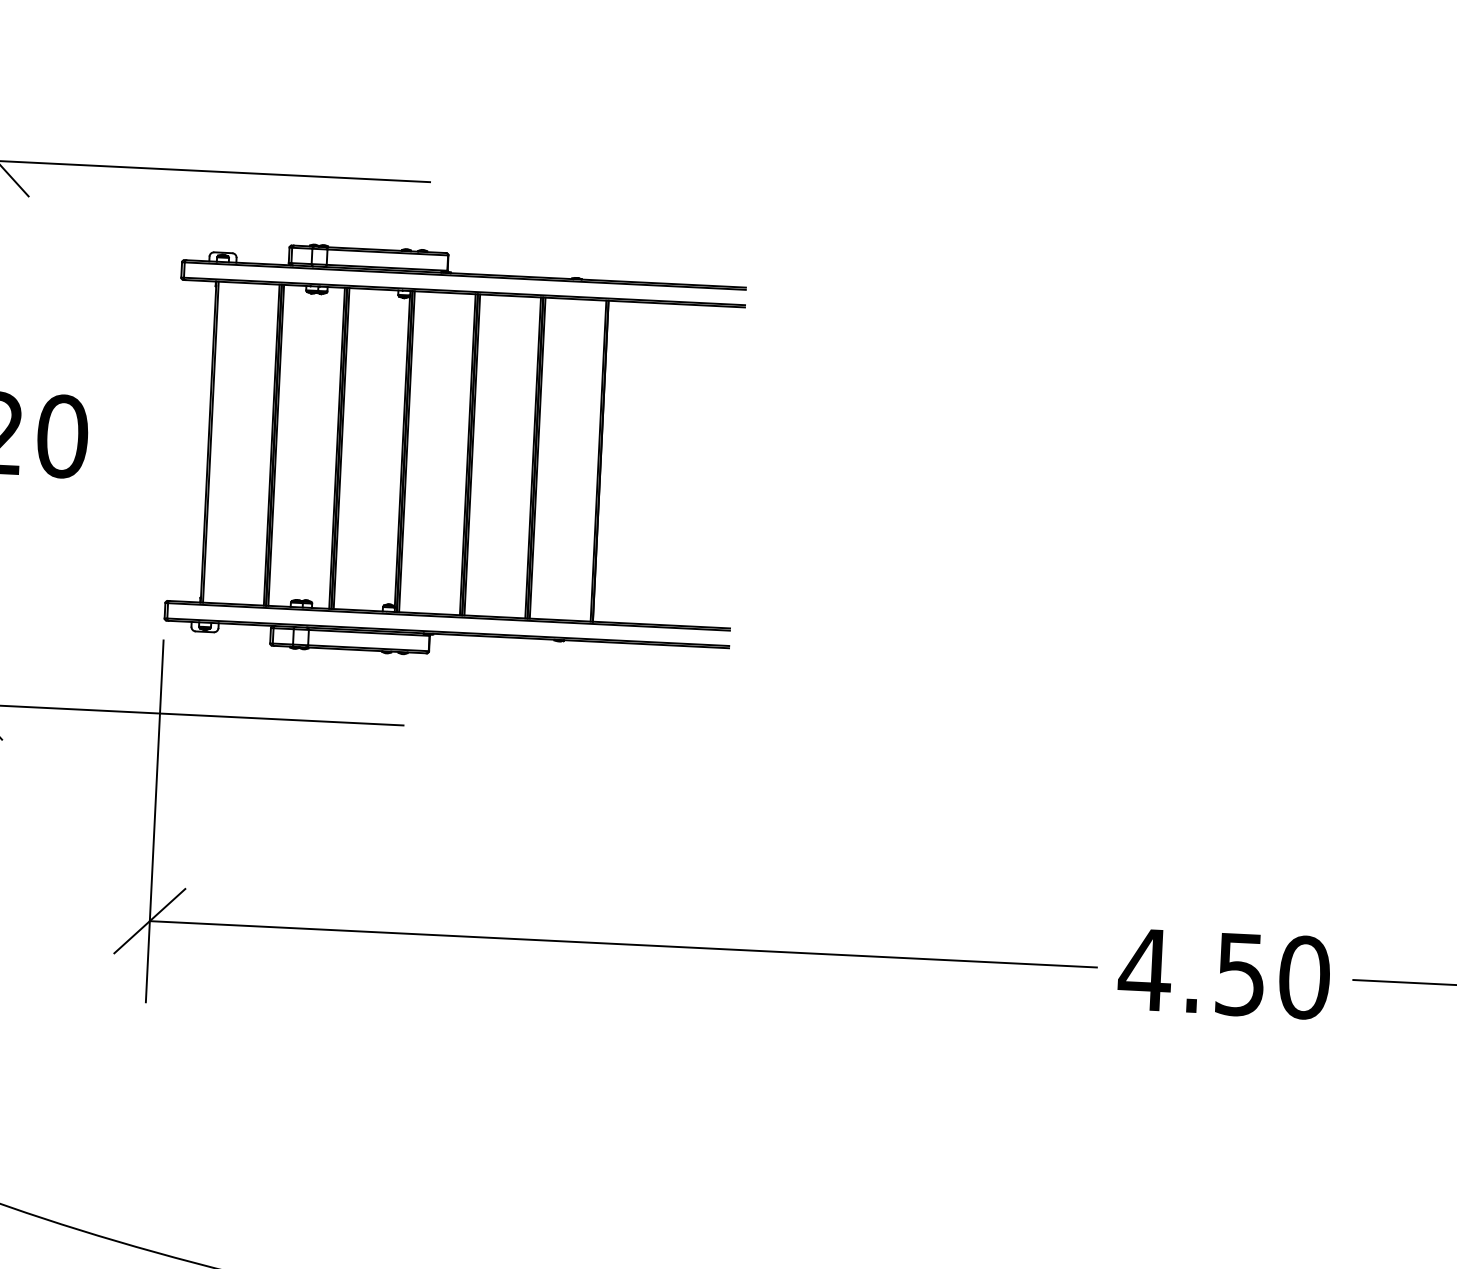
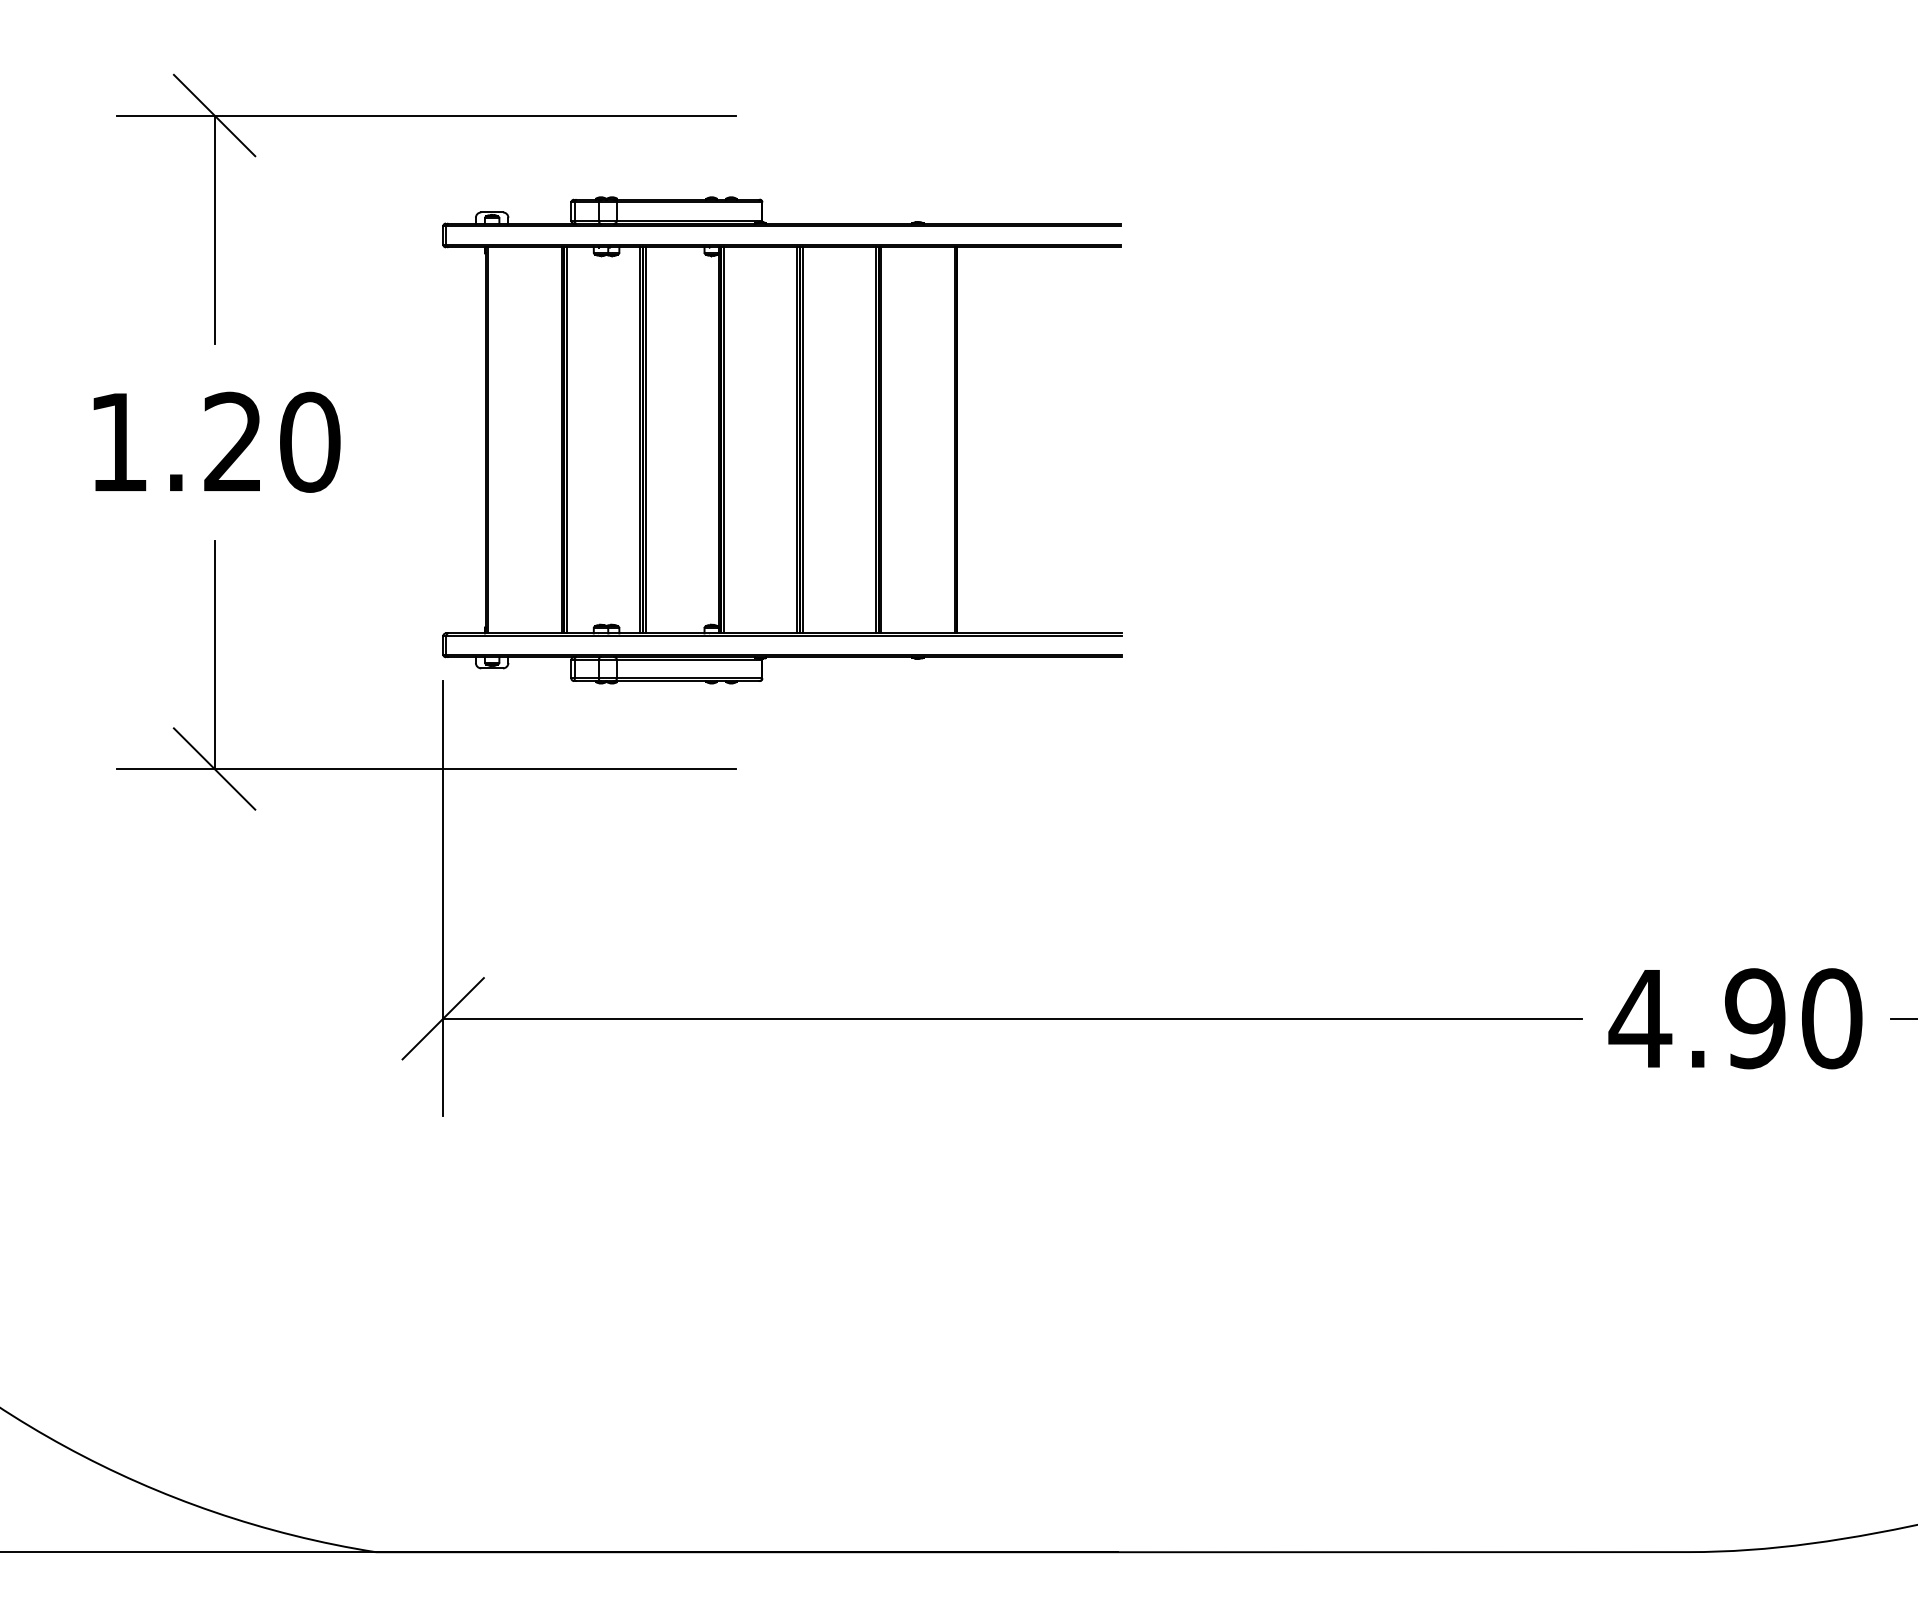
text: (1240, 974) -> (1755, 1018), 4.50 -> 4.90

